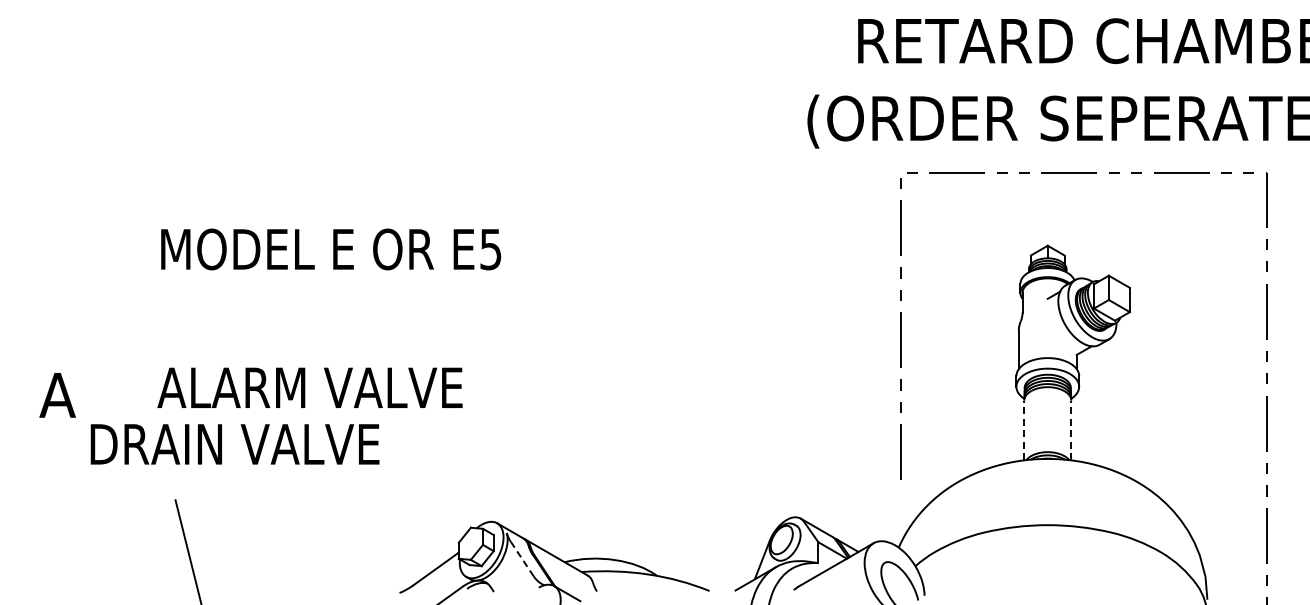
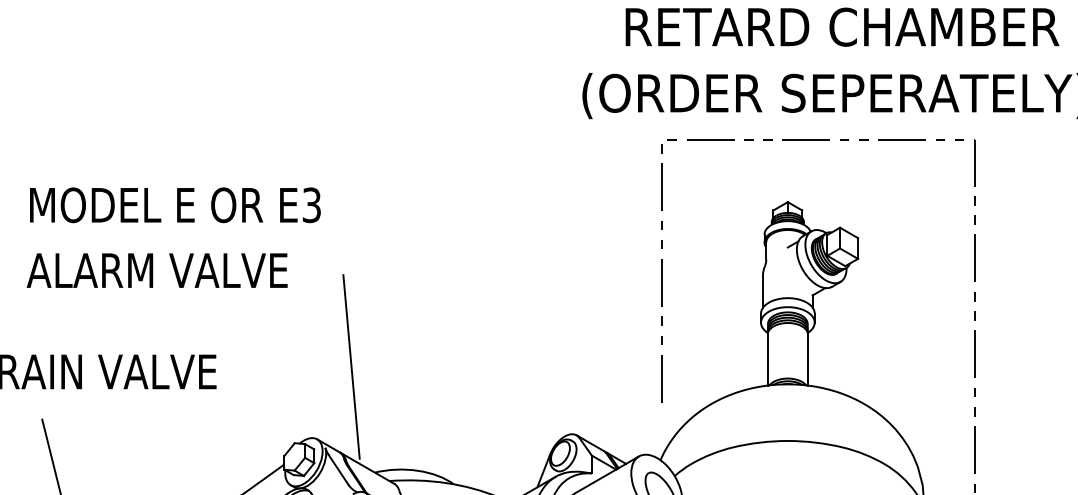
text: (490, 248) -> (311, 204), E5 -> E3
text: (309, 387) -> (156, 270), moved
line: (1024, 430) -> (767, 360), dashed -> solid
line: (1071, 430) -> (808, 360), dashed -> solid
line: (536, 438) -> (350, 366), added
line: (522, 559) -> (338, 470), dashed -> solid

